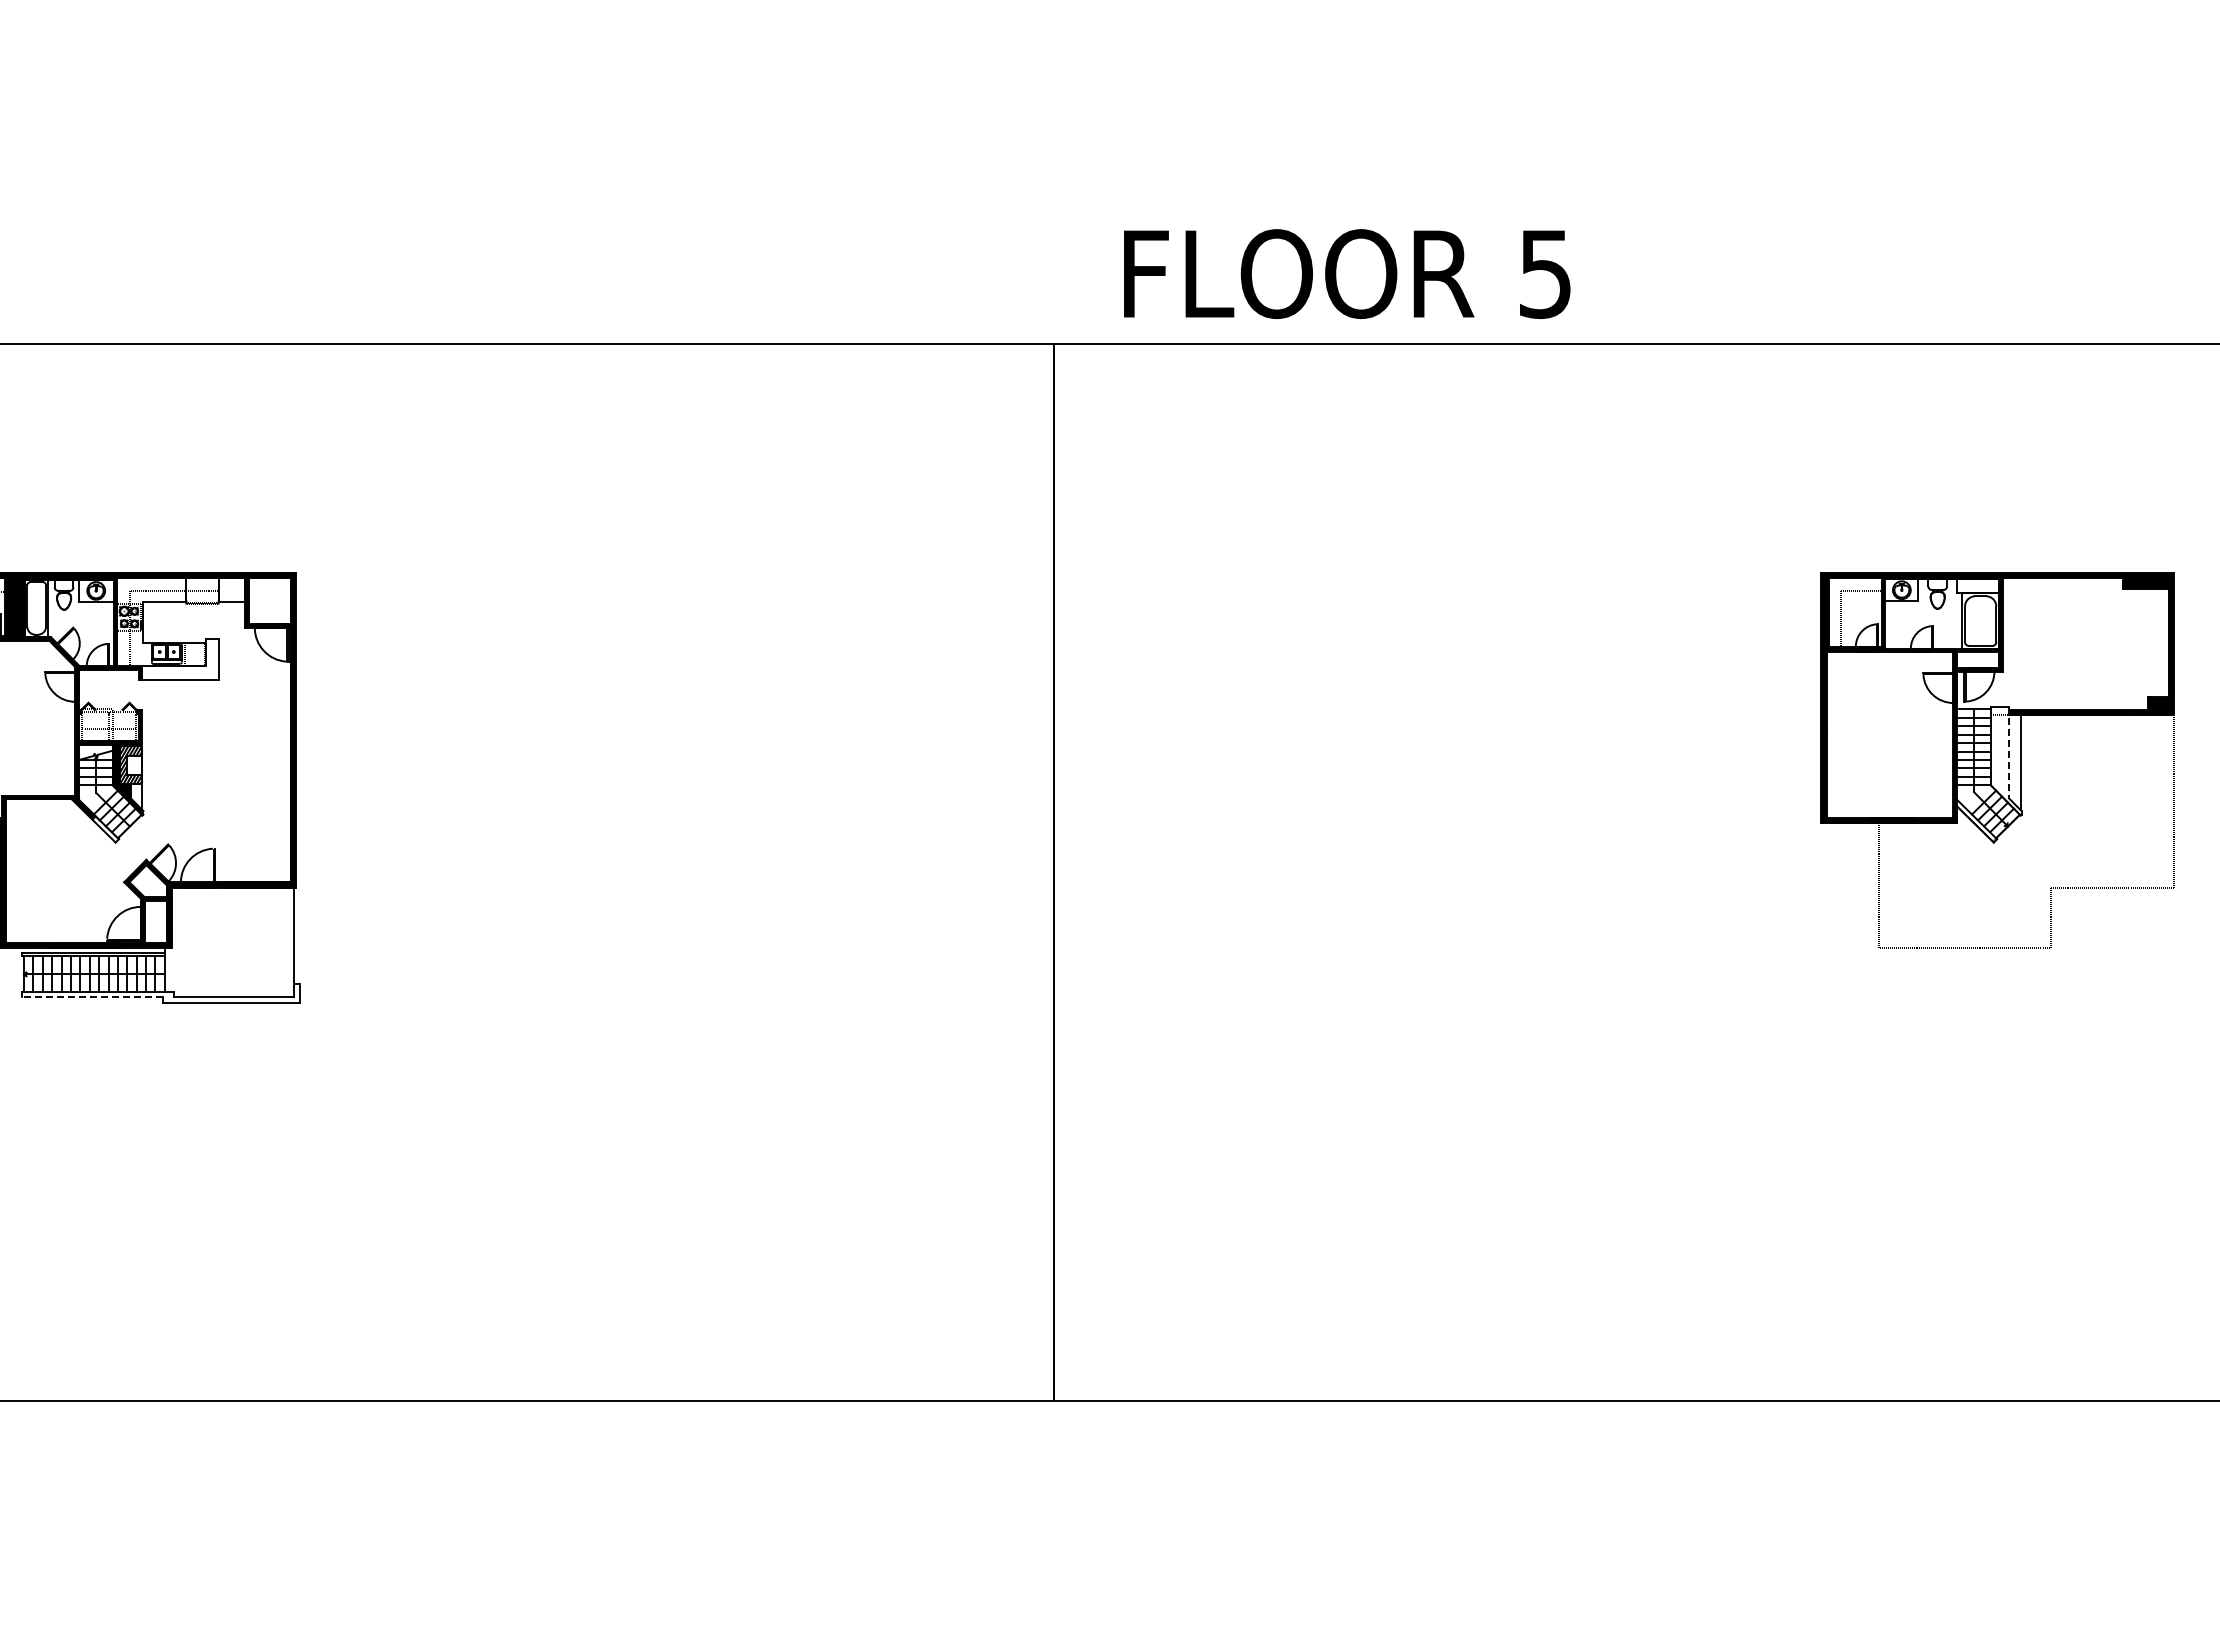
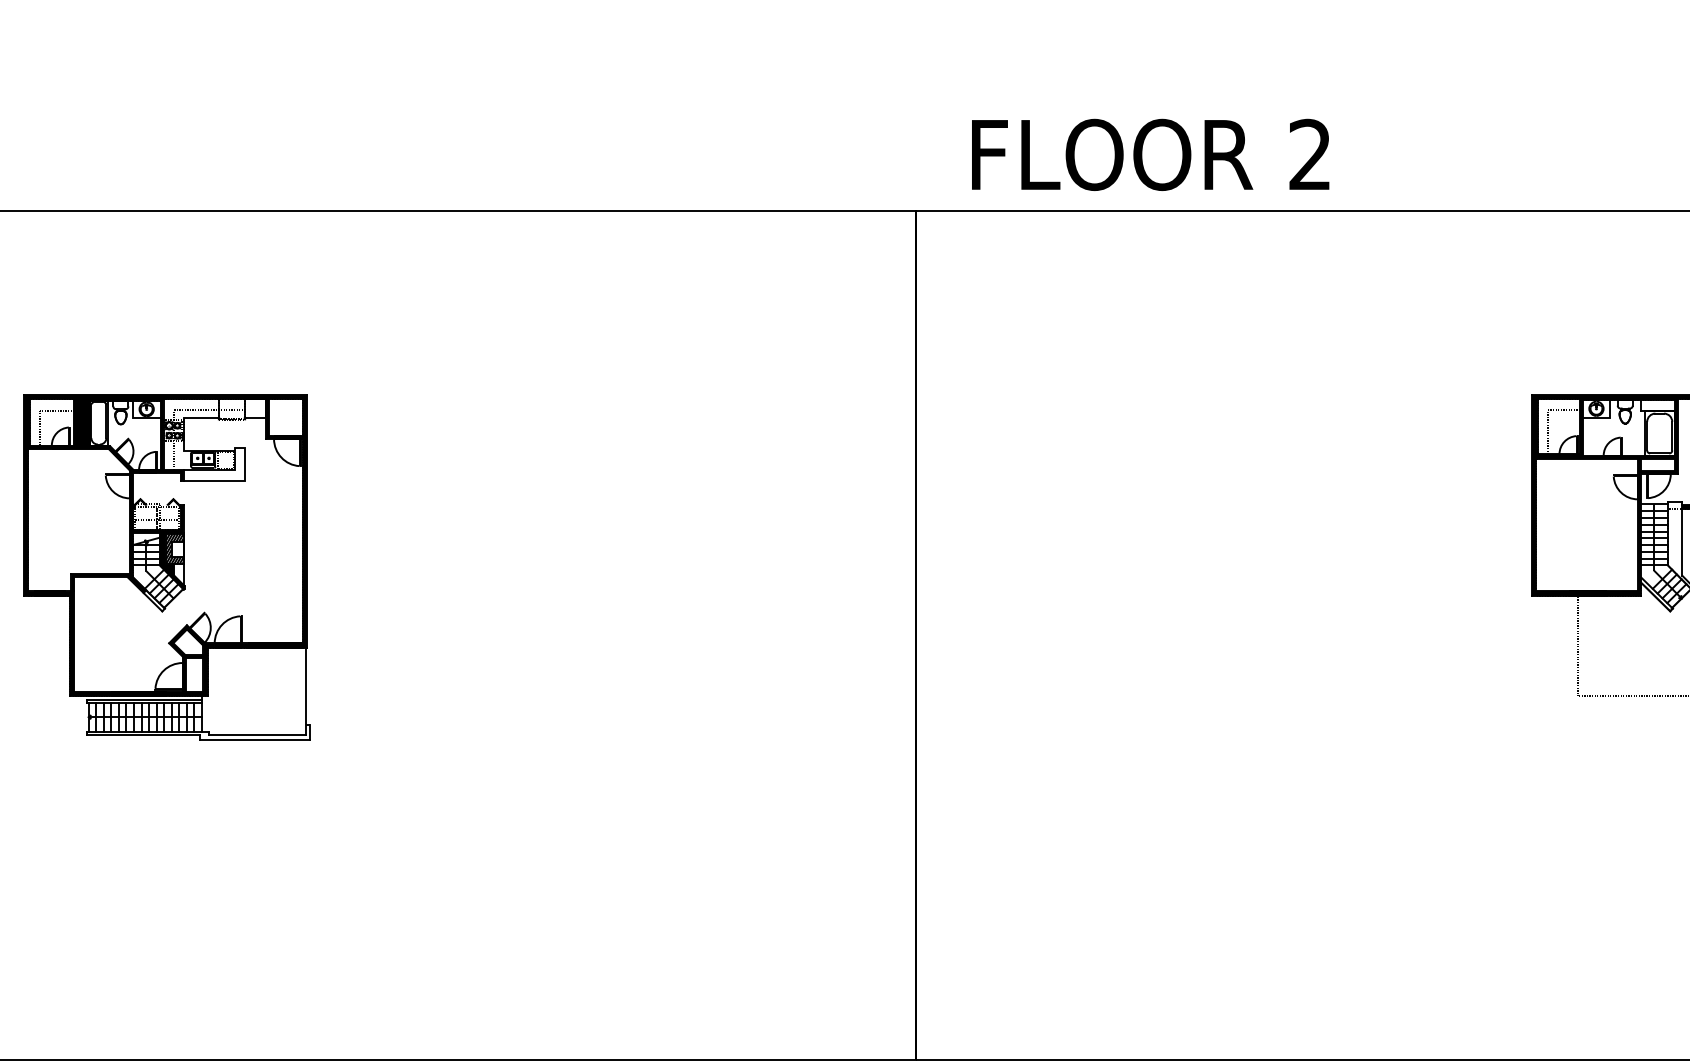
text: (1544, 274) -> (1309, 155), 5 -> 2
line: (2008, 752) -> (1682, 539), dashed -> solid
line: (92, 997) -> (143, 735), dashed -> solid

